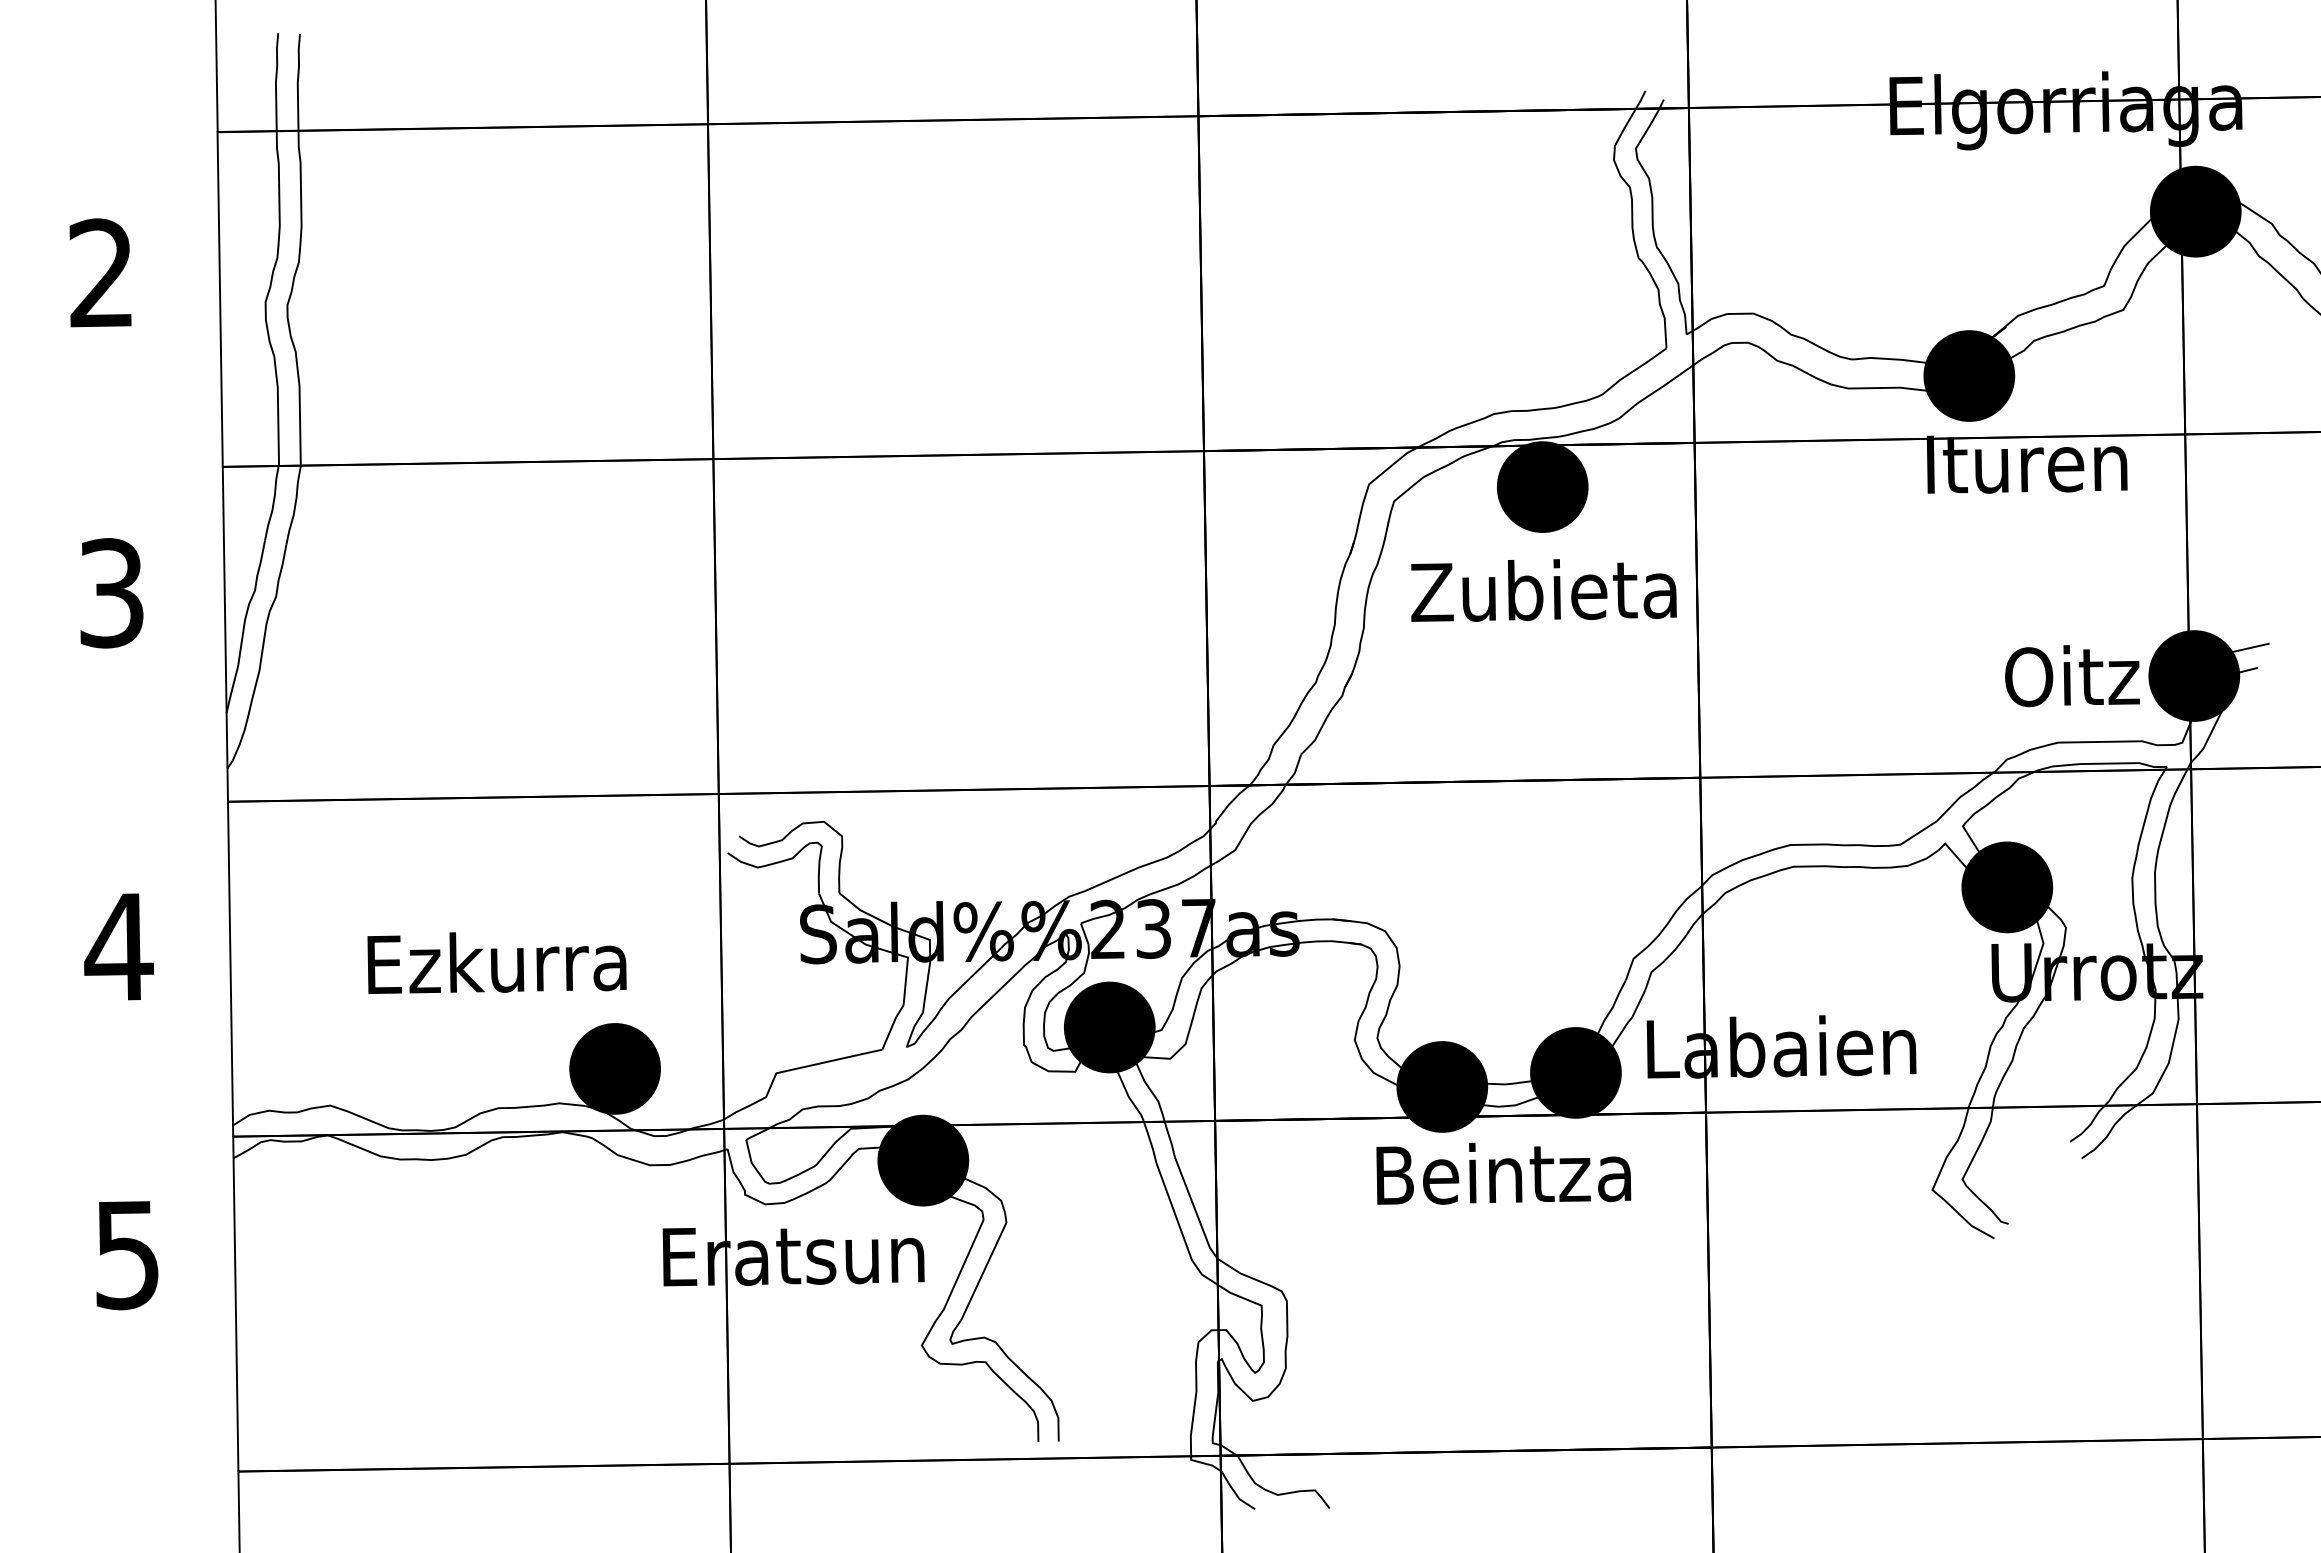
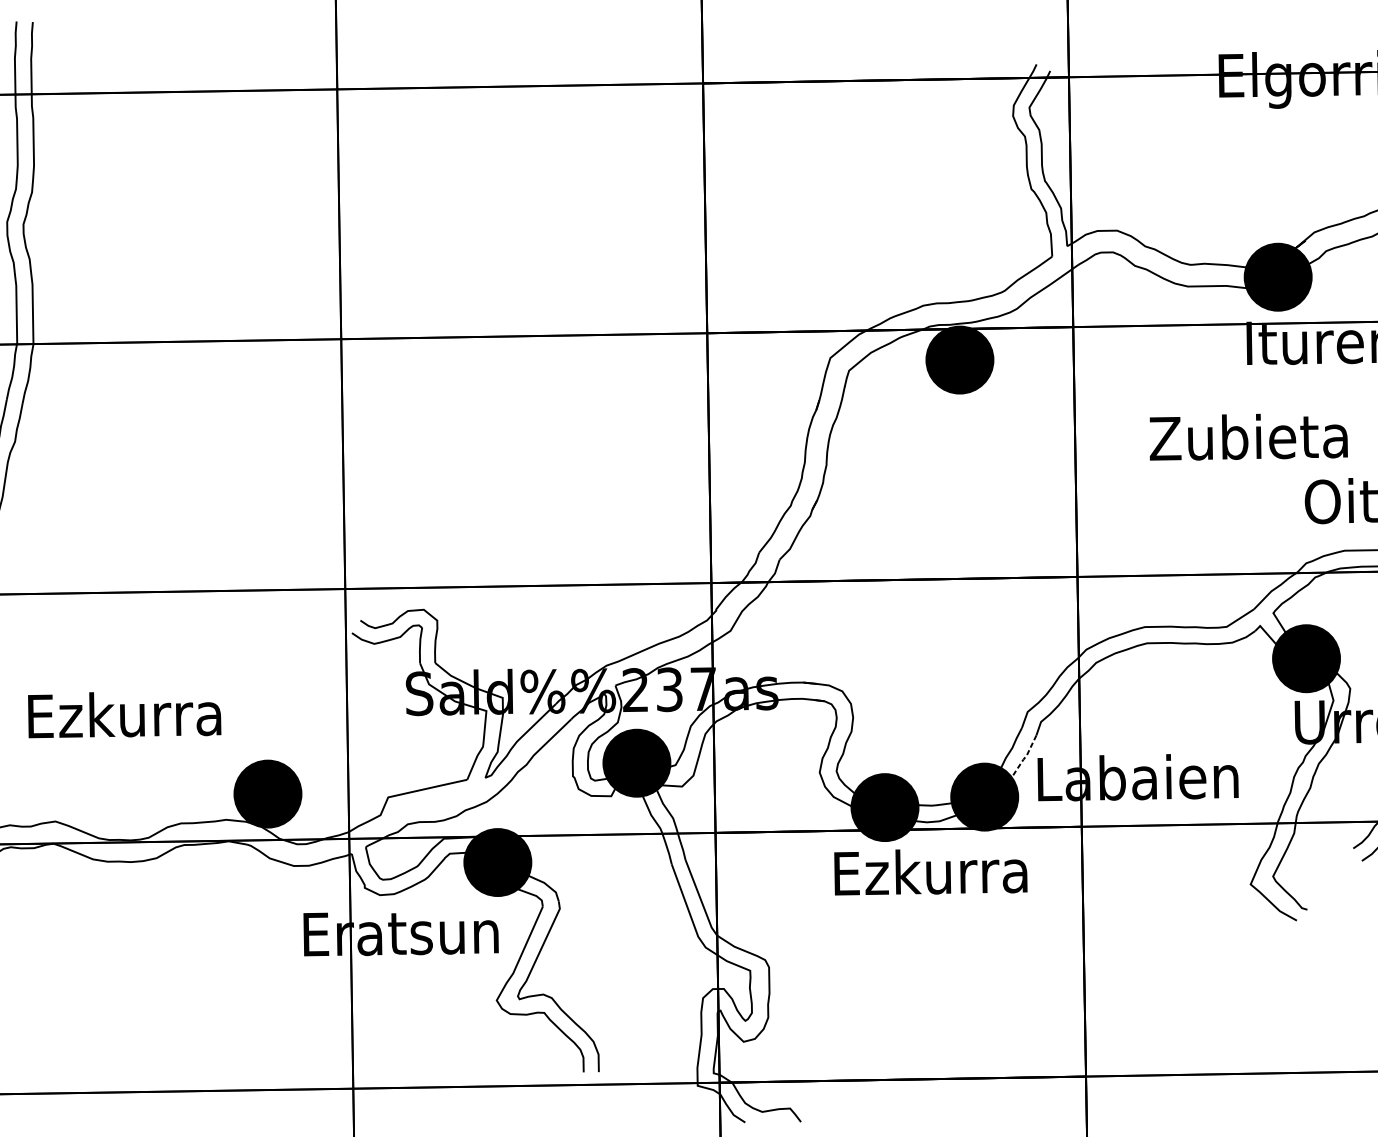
text: (1543, 590) -> (1248, 437), moved
text: (496, 962) -> (124, 714), moved
line: (1630, 1019) -> (1025, 757), solid -> dashed
text: (1503, 1173) -> (930, 872), Beintza -> Ezkurra

